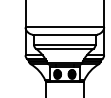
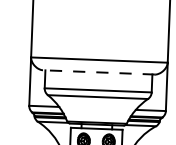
line: (64, 34) -> (98, 72), solid -> dashed

